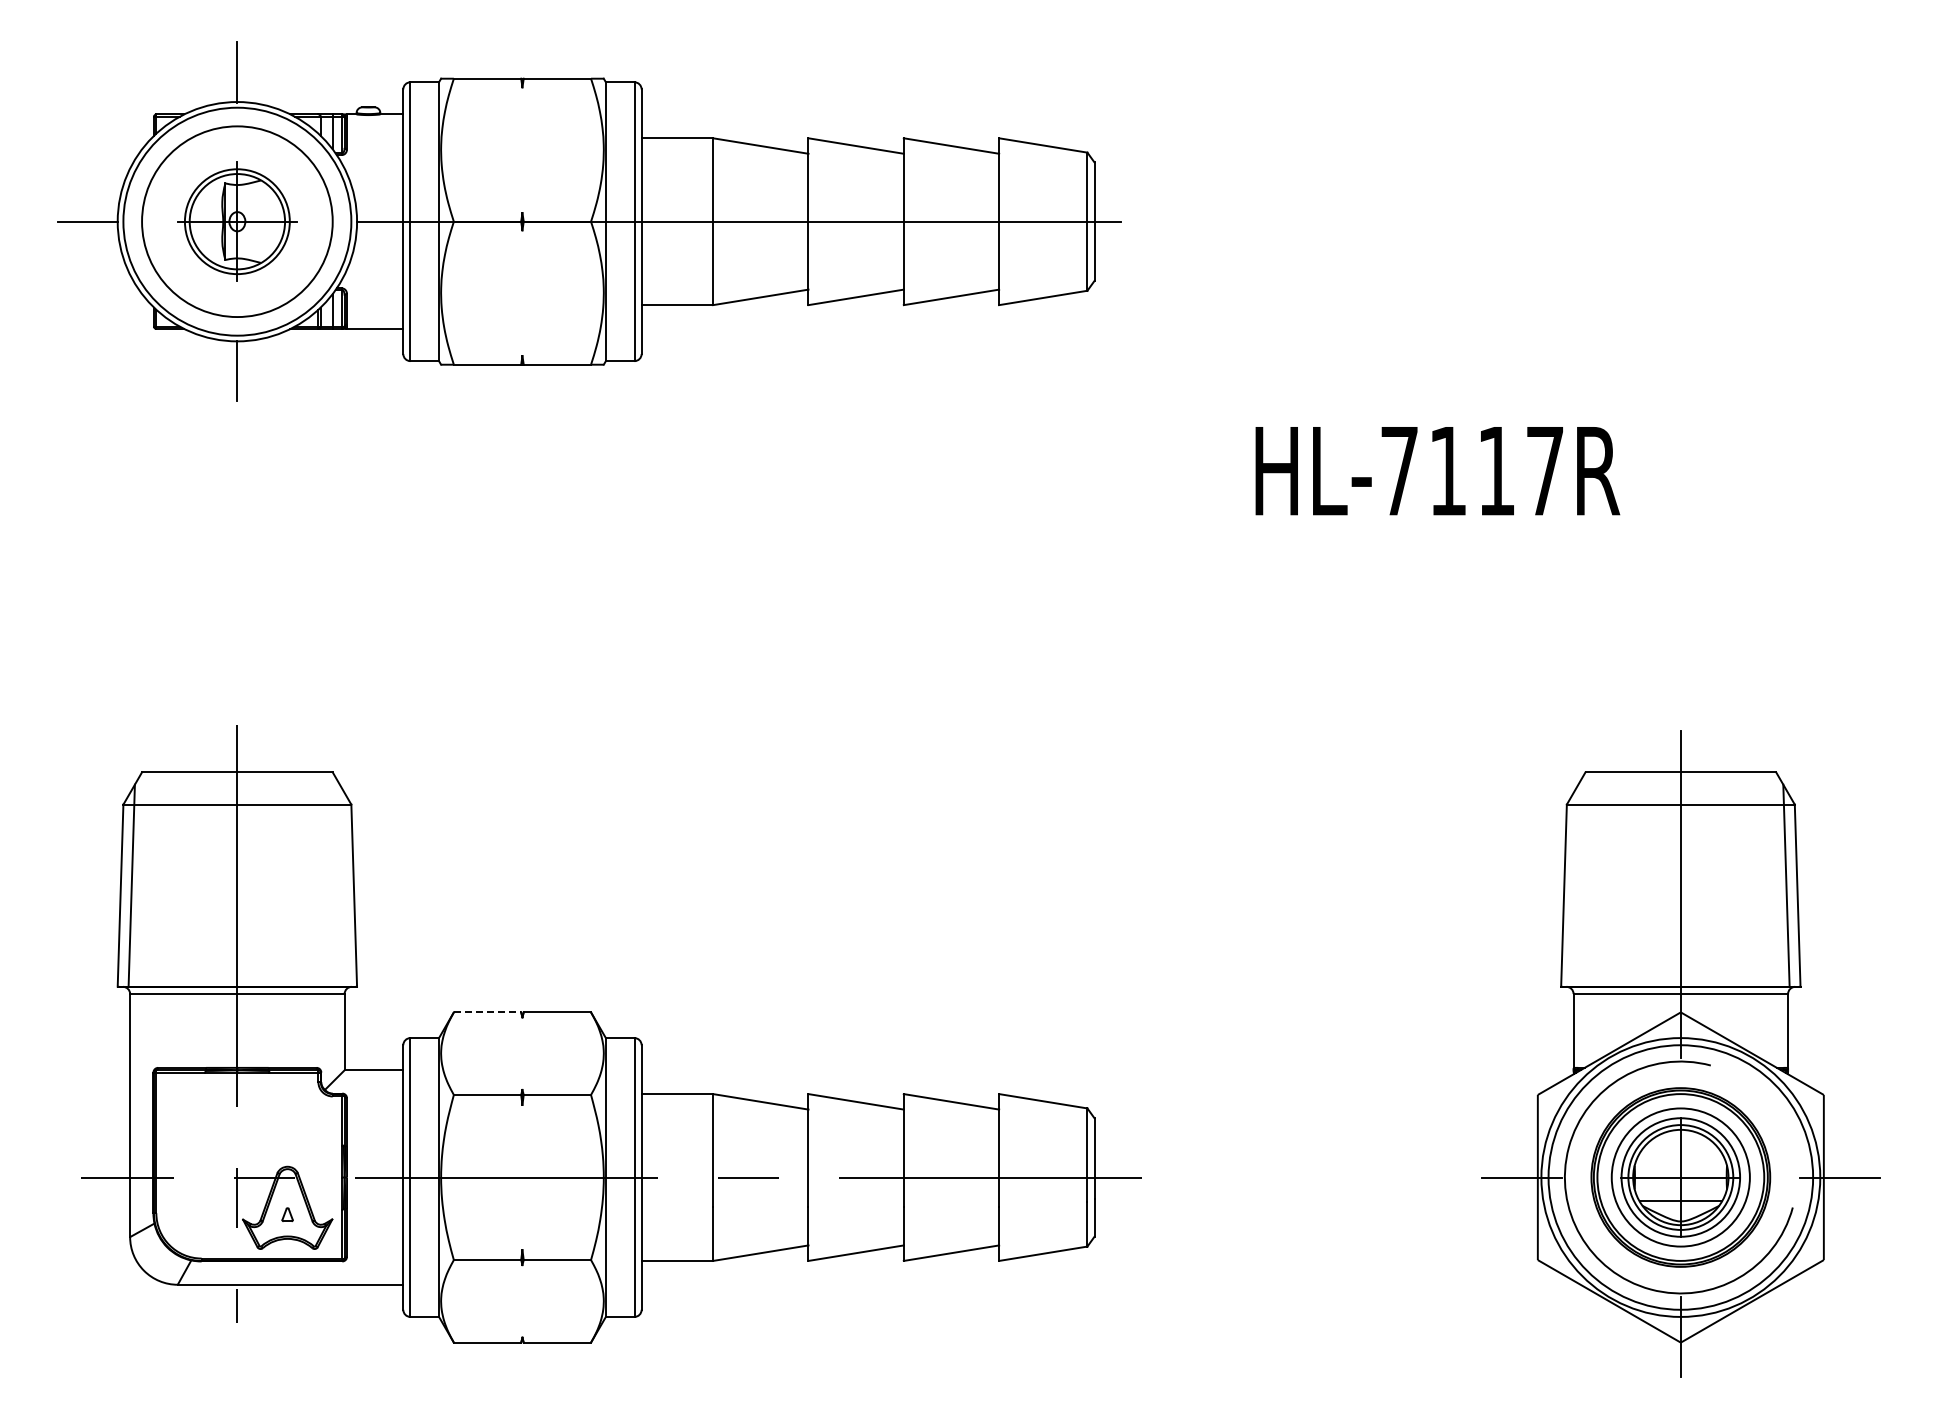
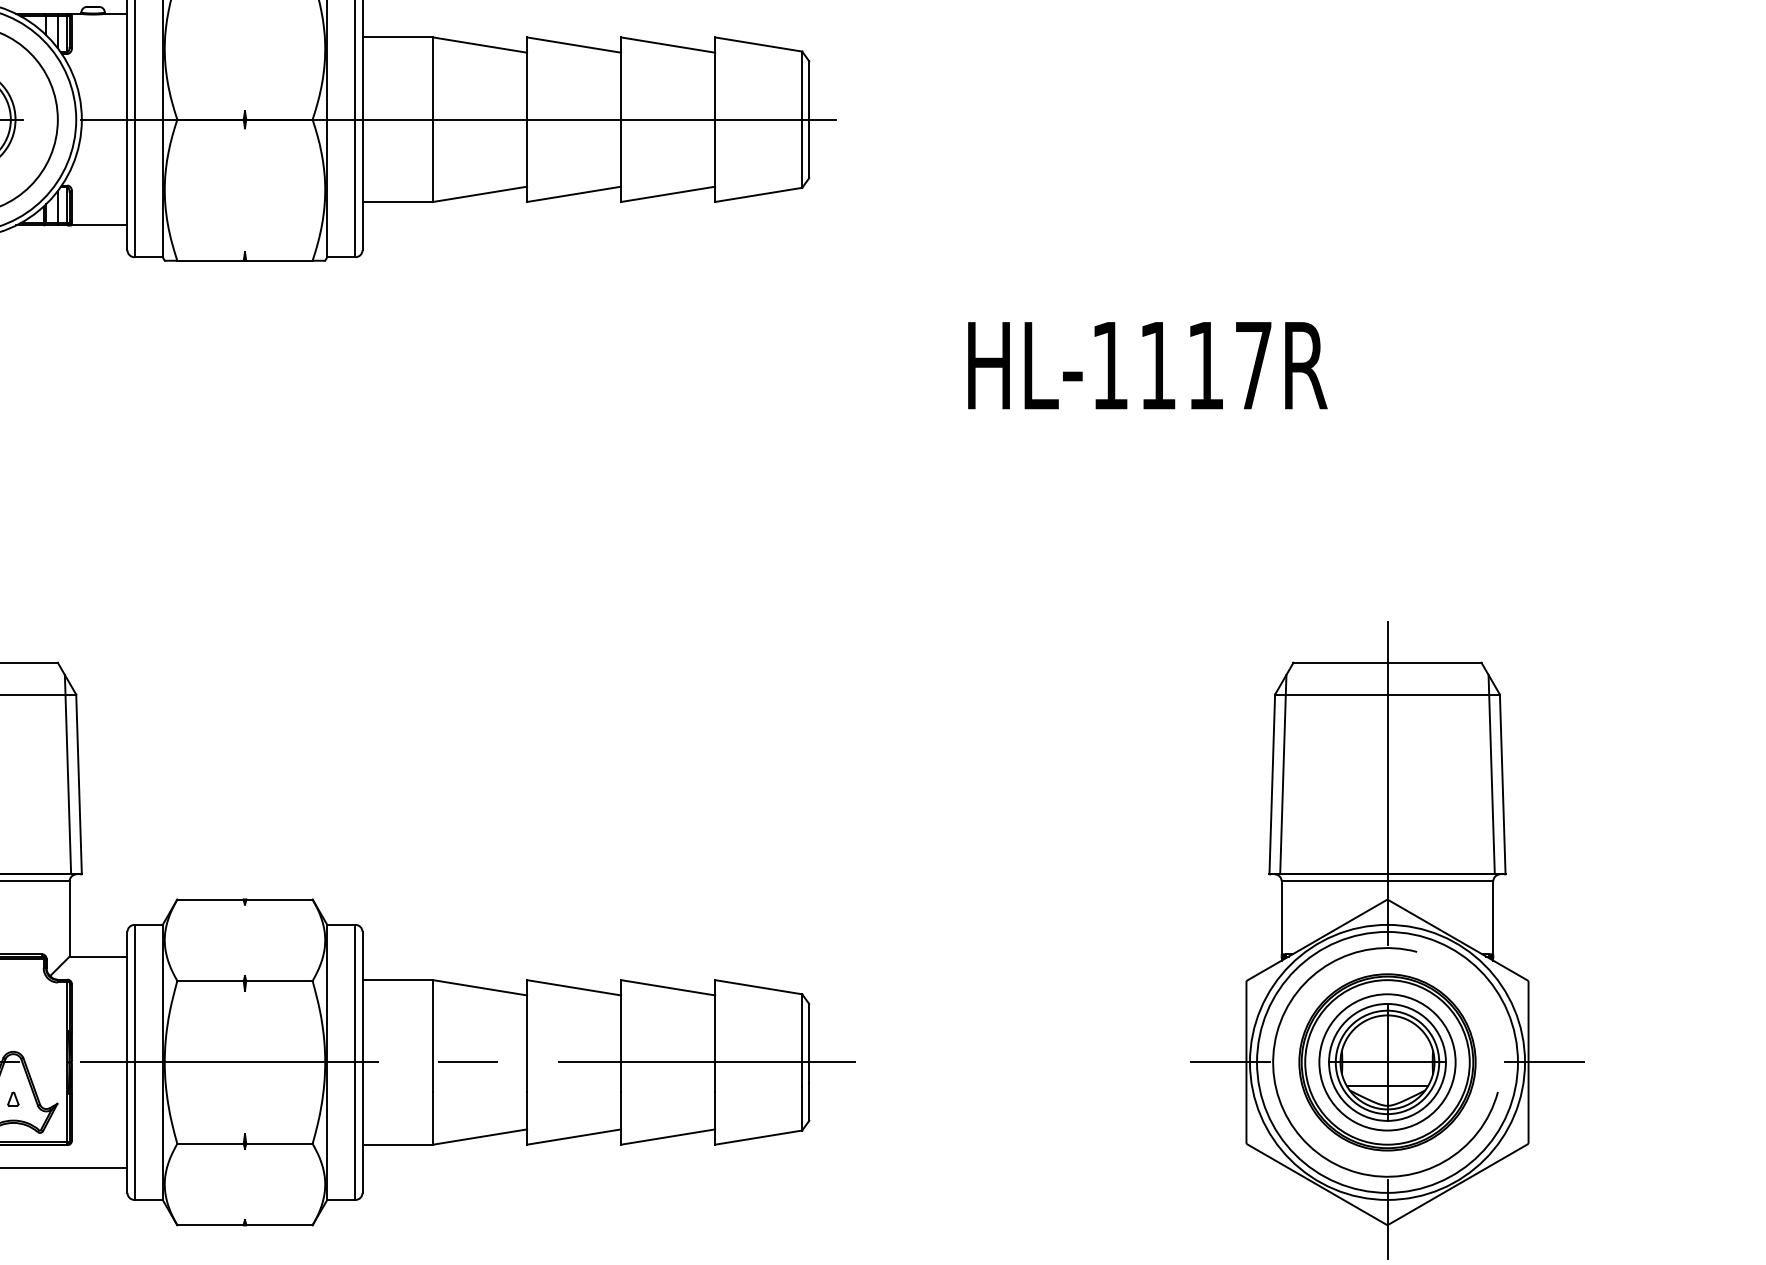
text: (1399, 471) -> (1110, 366), HL-7117R -> HL-1117R
line: (342, 885) -> (67, 774), added
line: (1575, 885) -> (1283, 774), added
line: (487, 1012) -> (210, 899), dashed -> solid

